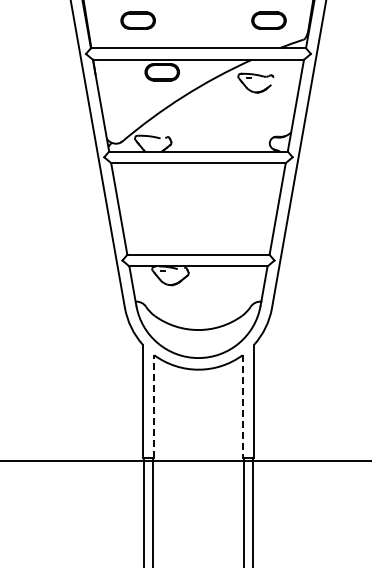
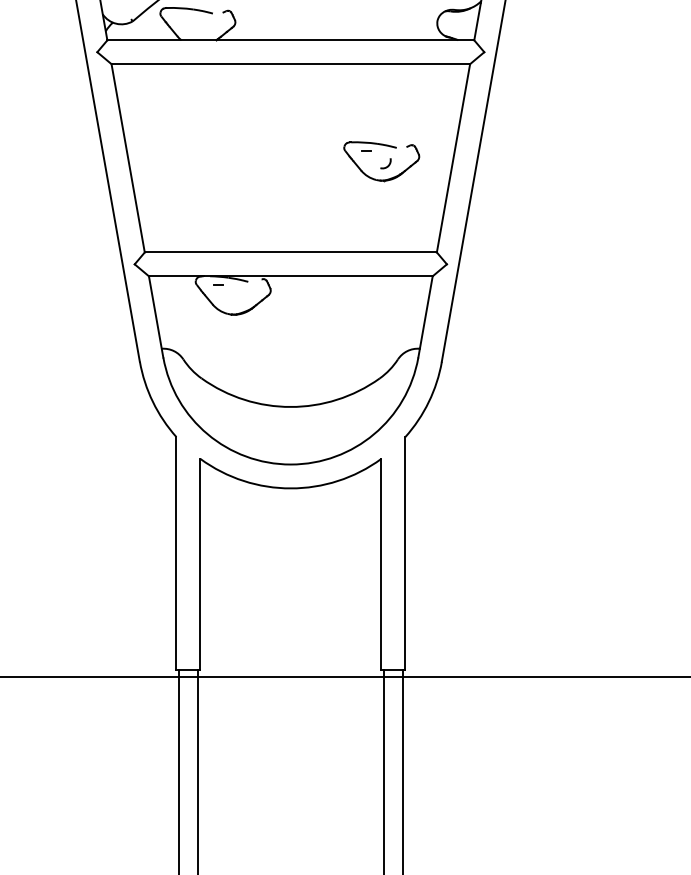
part: (242, 210) -> (381, 161), added
line: (154, 406) -> (200, 564), dashed -> solid
line: (242, 407) -> (381, 566), dashed -> solid

